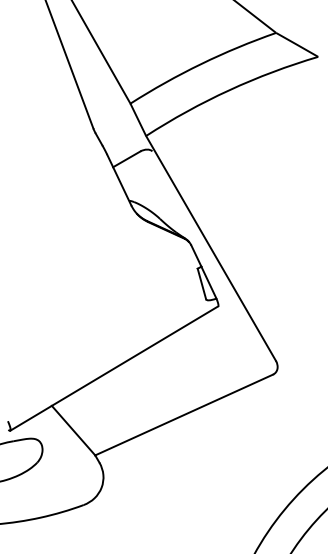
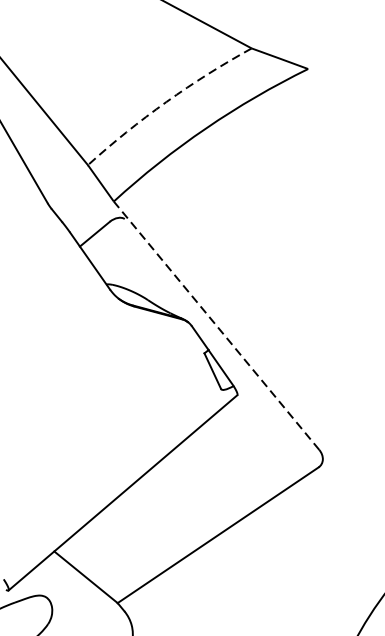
arc: (201, 64) -> (166, 102), solid -> dashed
line: (211, 248) -> (217, 325), solid -> dashed

